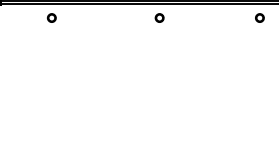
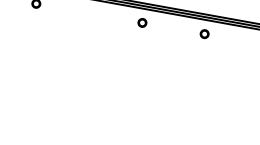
part: (259, 17) -> (204, 33), moved

